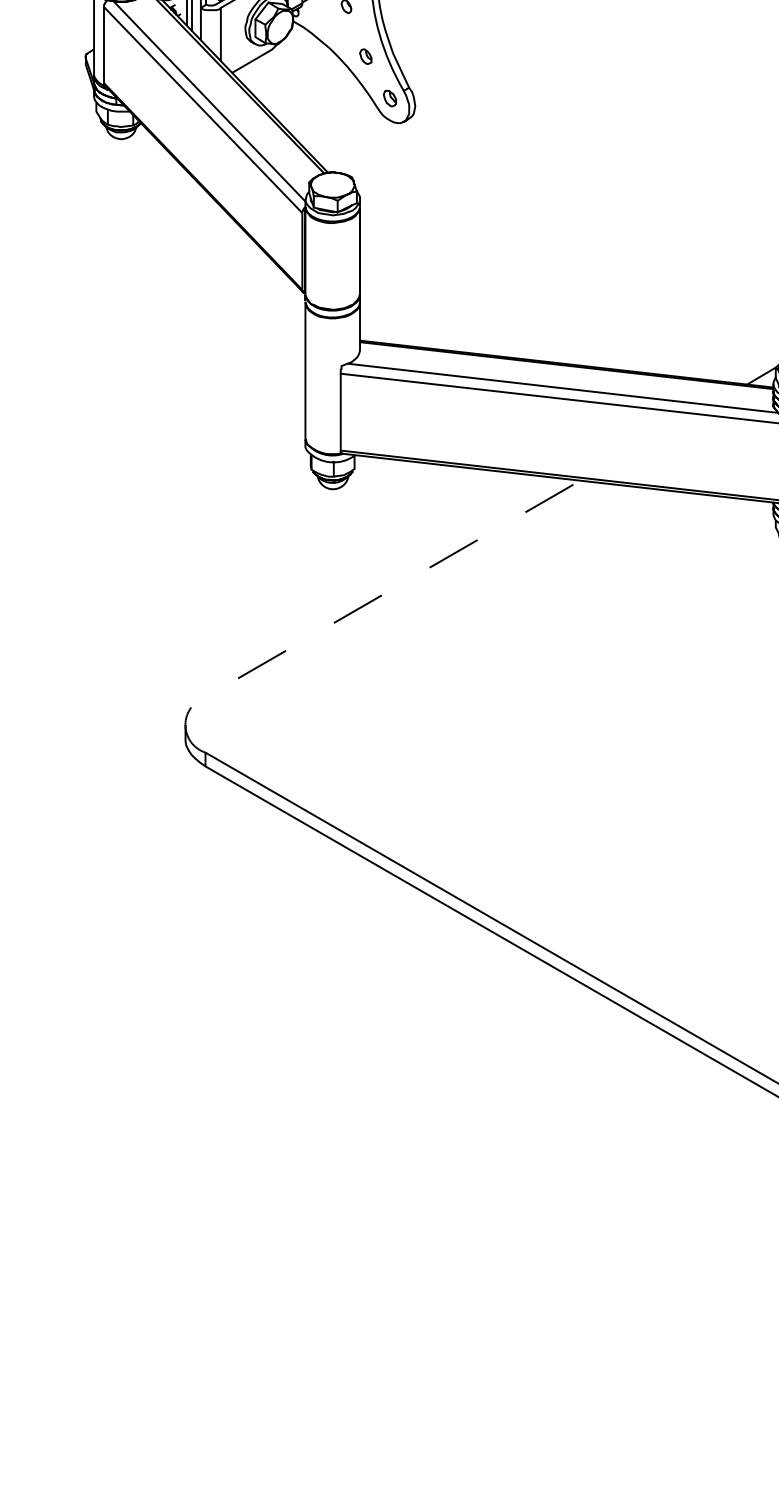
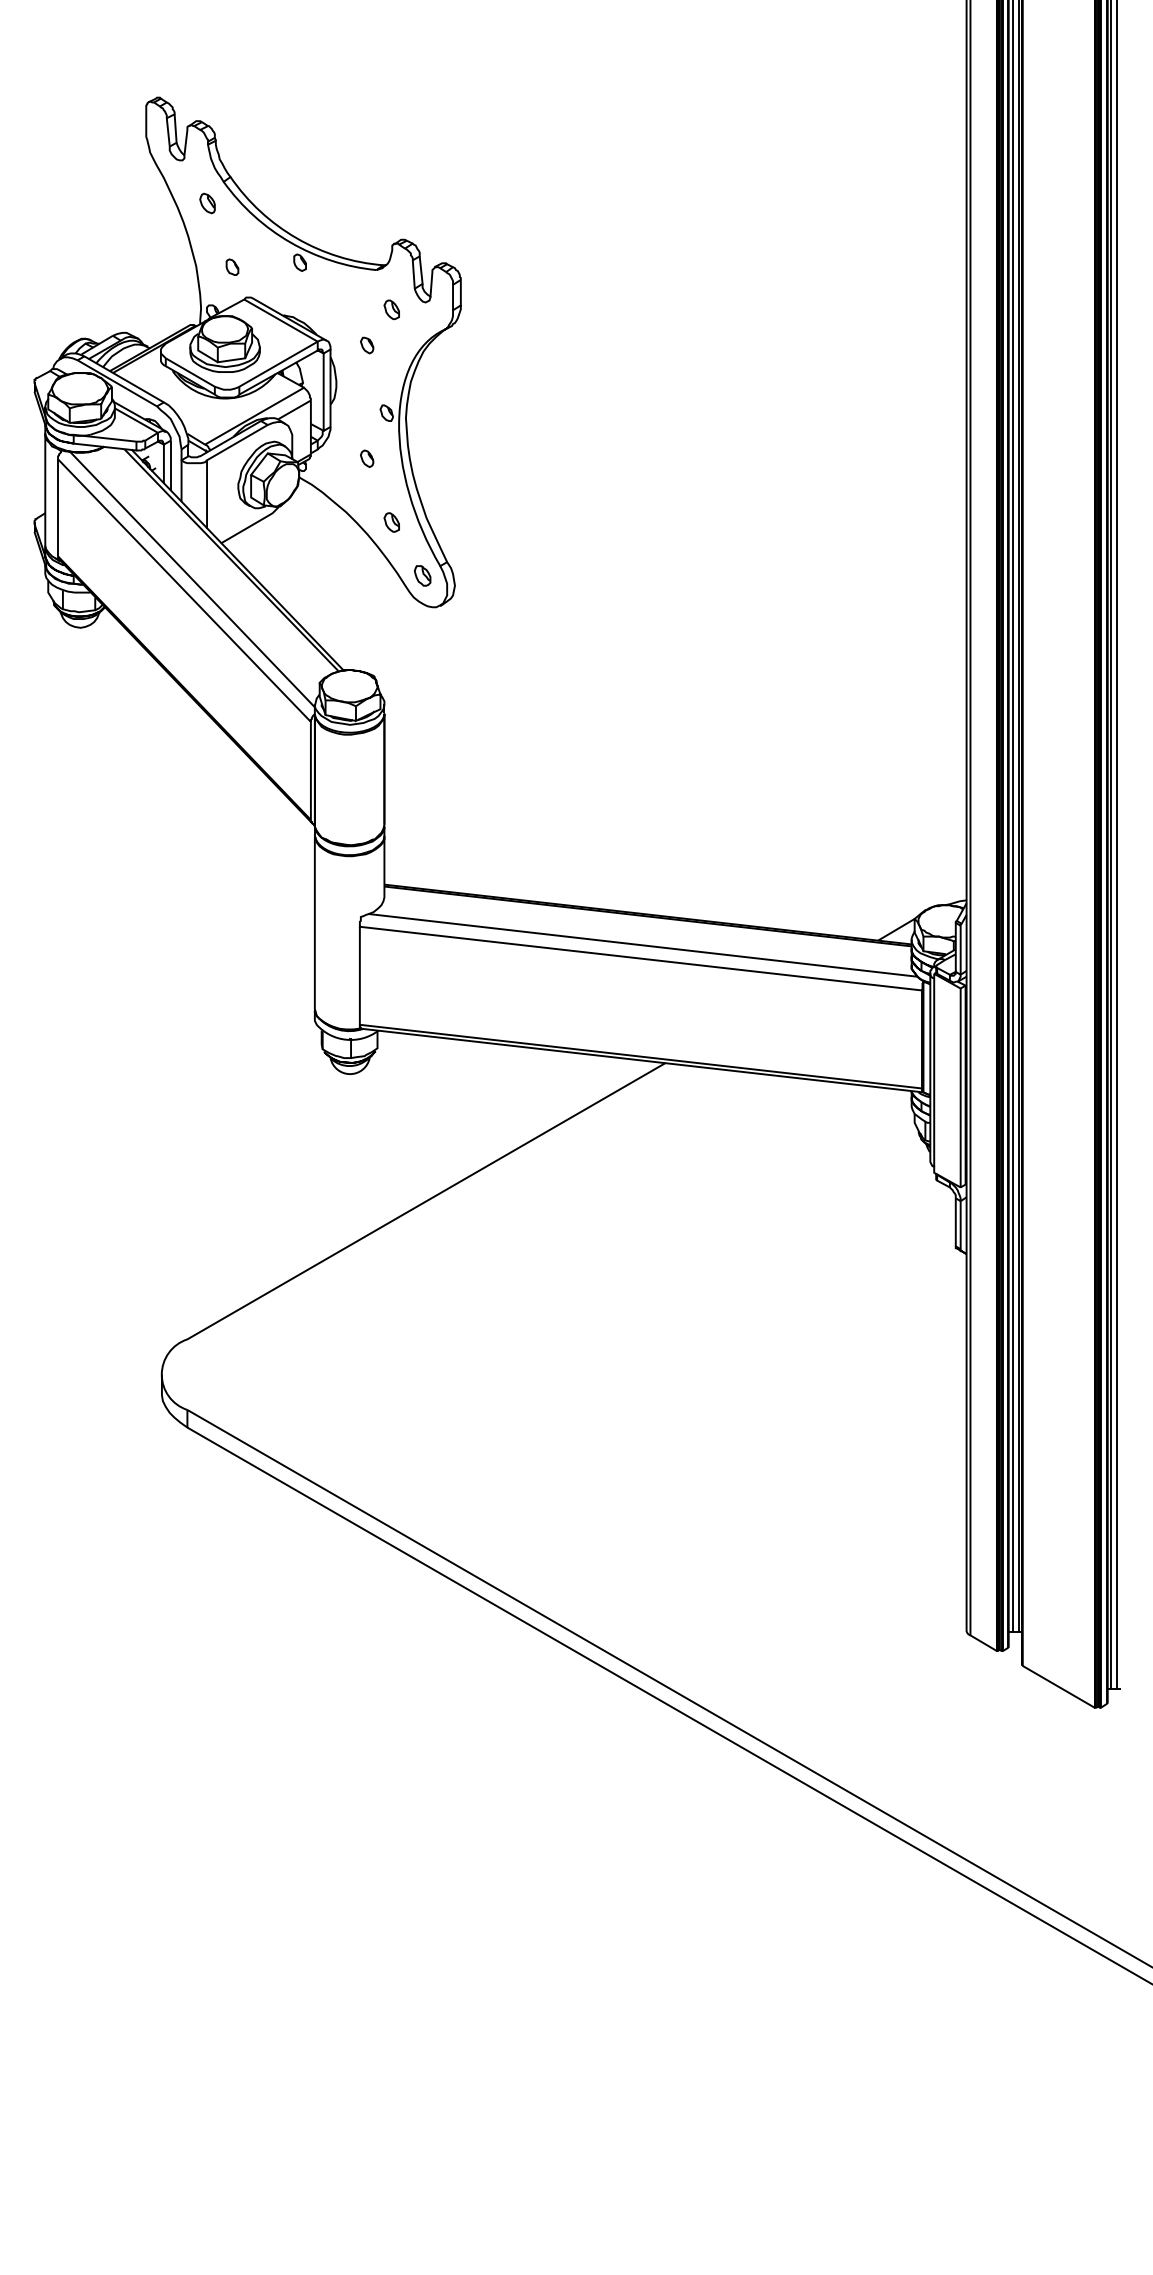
line: (355, 610) -> (378, 1228), dashed -> solid

